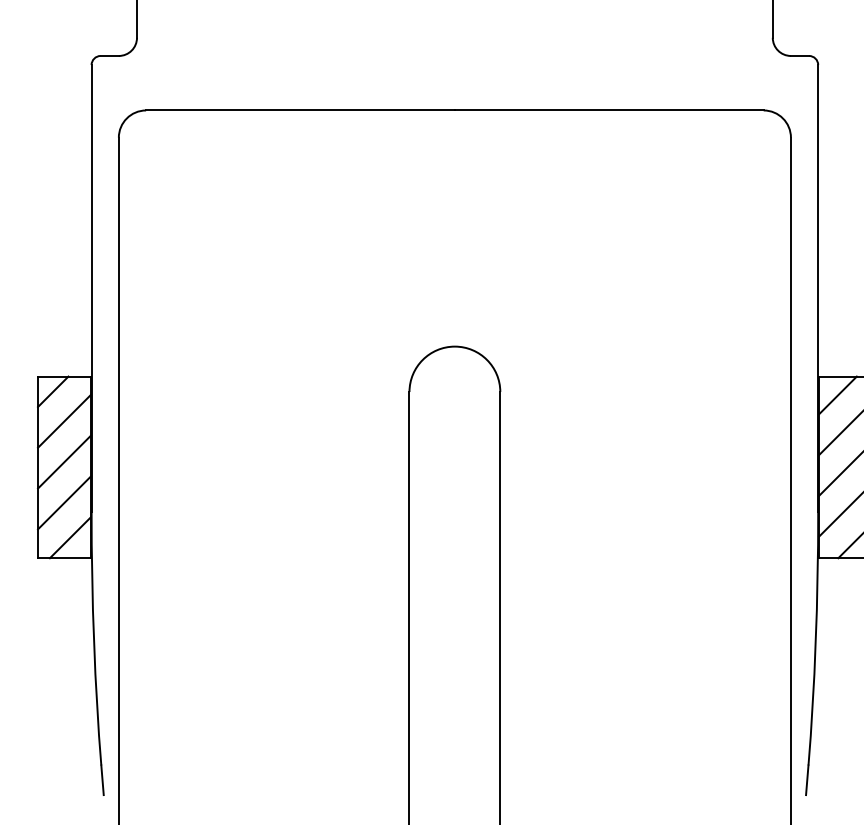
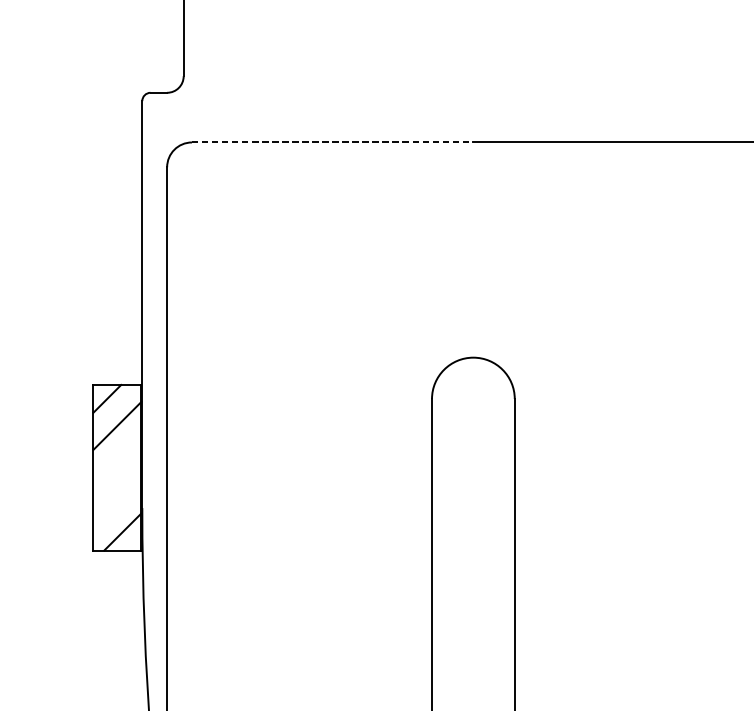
line: (301, 110) -> (333, 142), solid -> dashed
line: (64, 461) -> (117, 462), removed
line: (64, 502) -> (117, 499), removed

